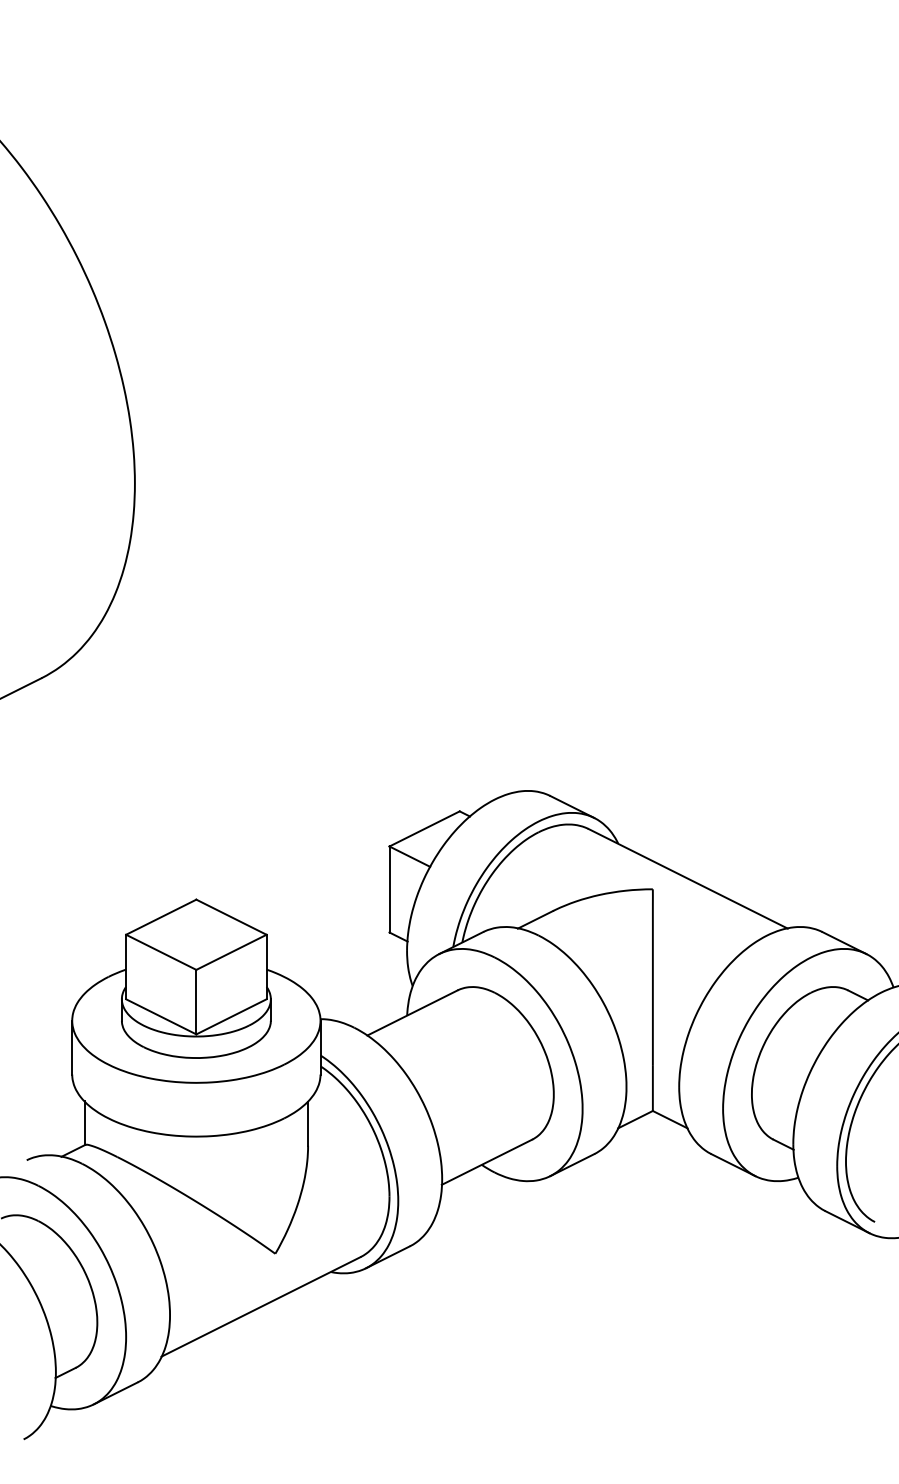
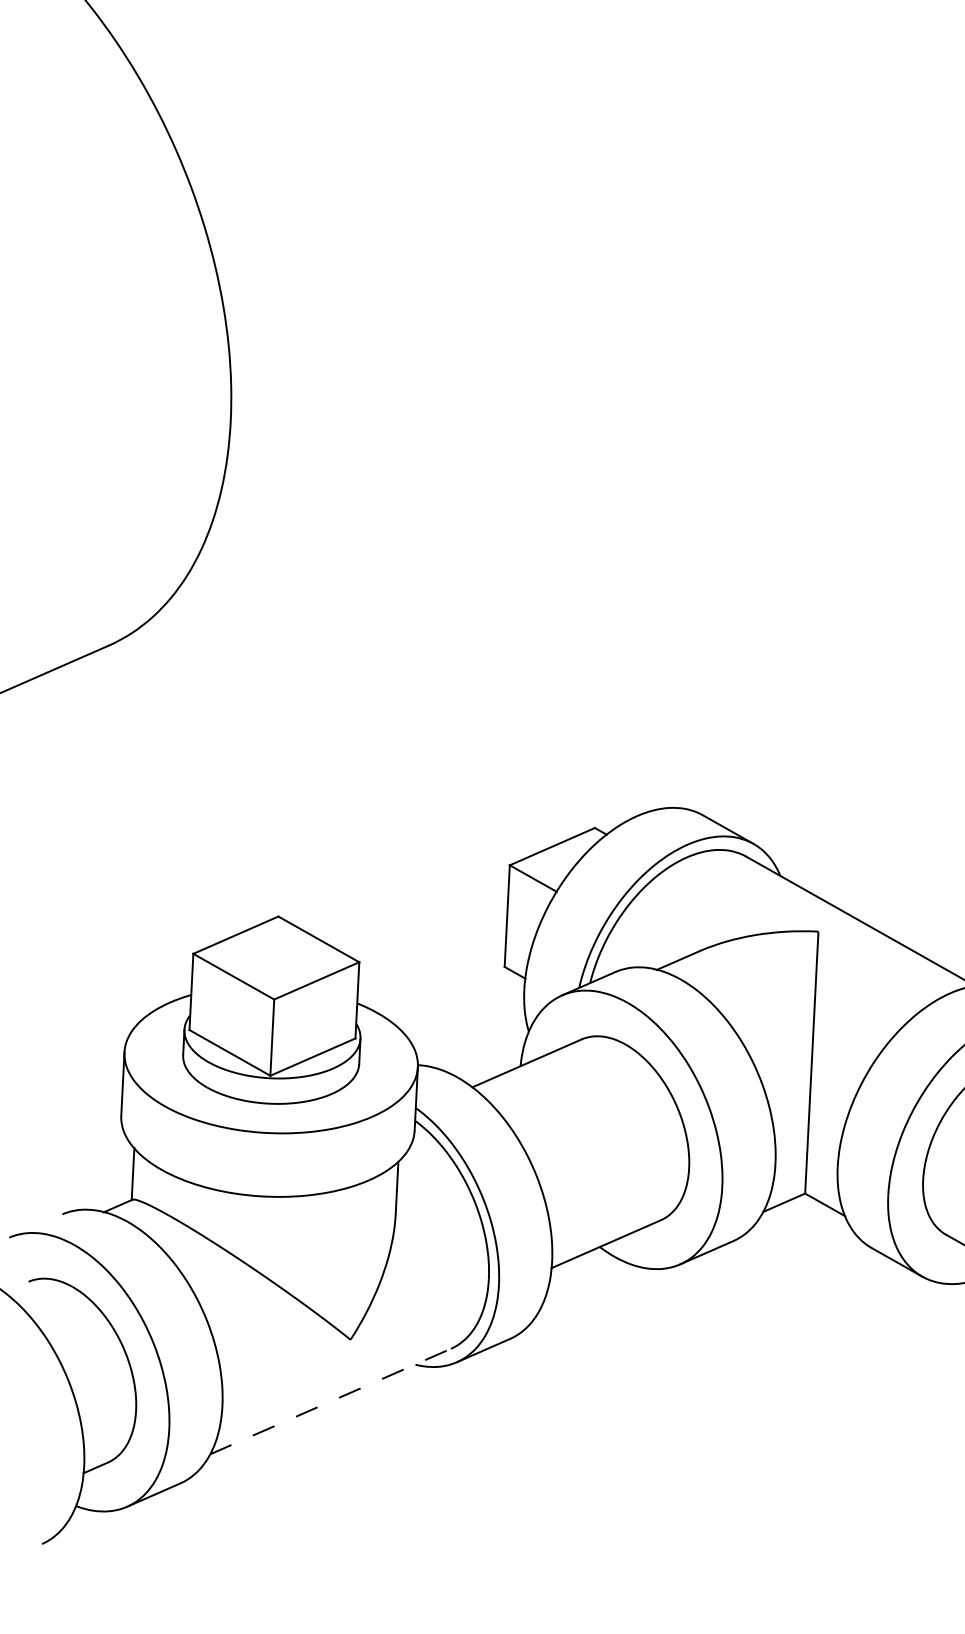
line: (261, 1306) -> (331, 1401), solid -> dashed

